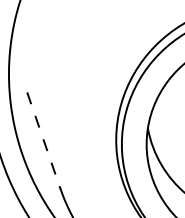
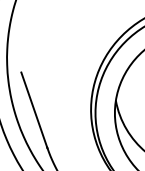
line: (43, 140) -> (34, 110), dashed -> solid

